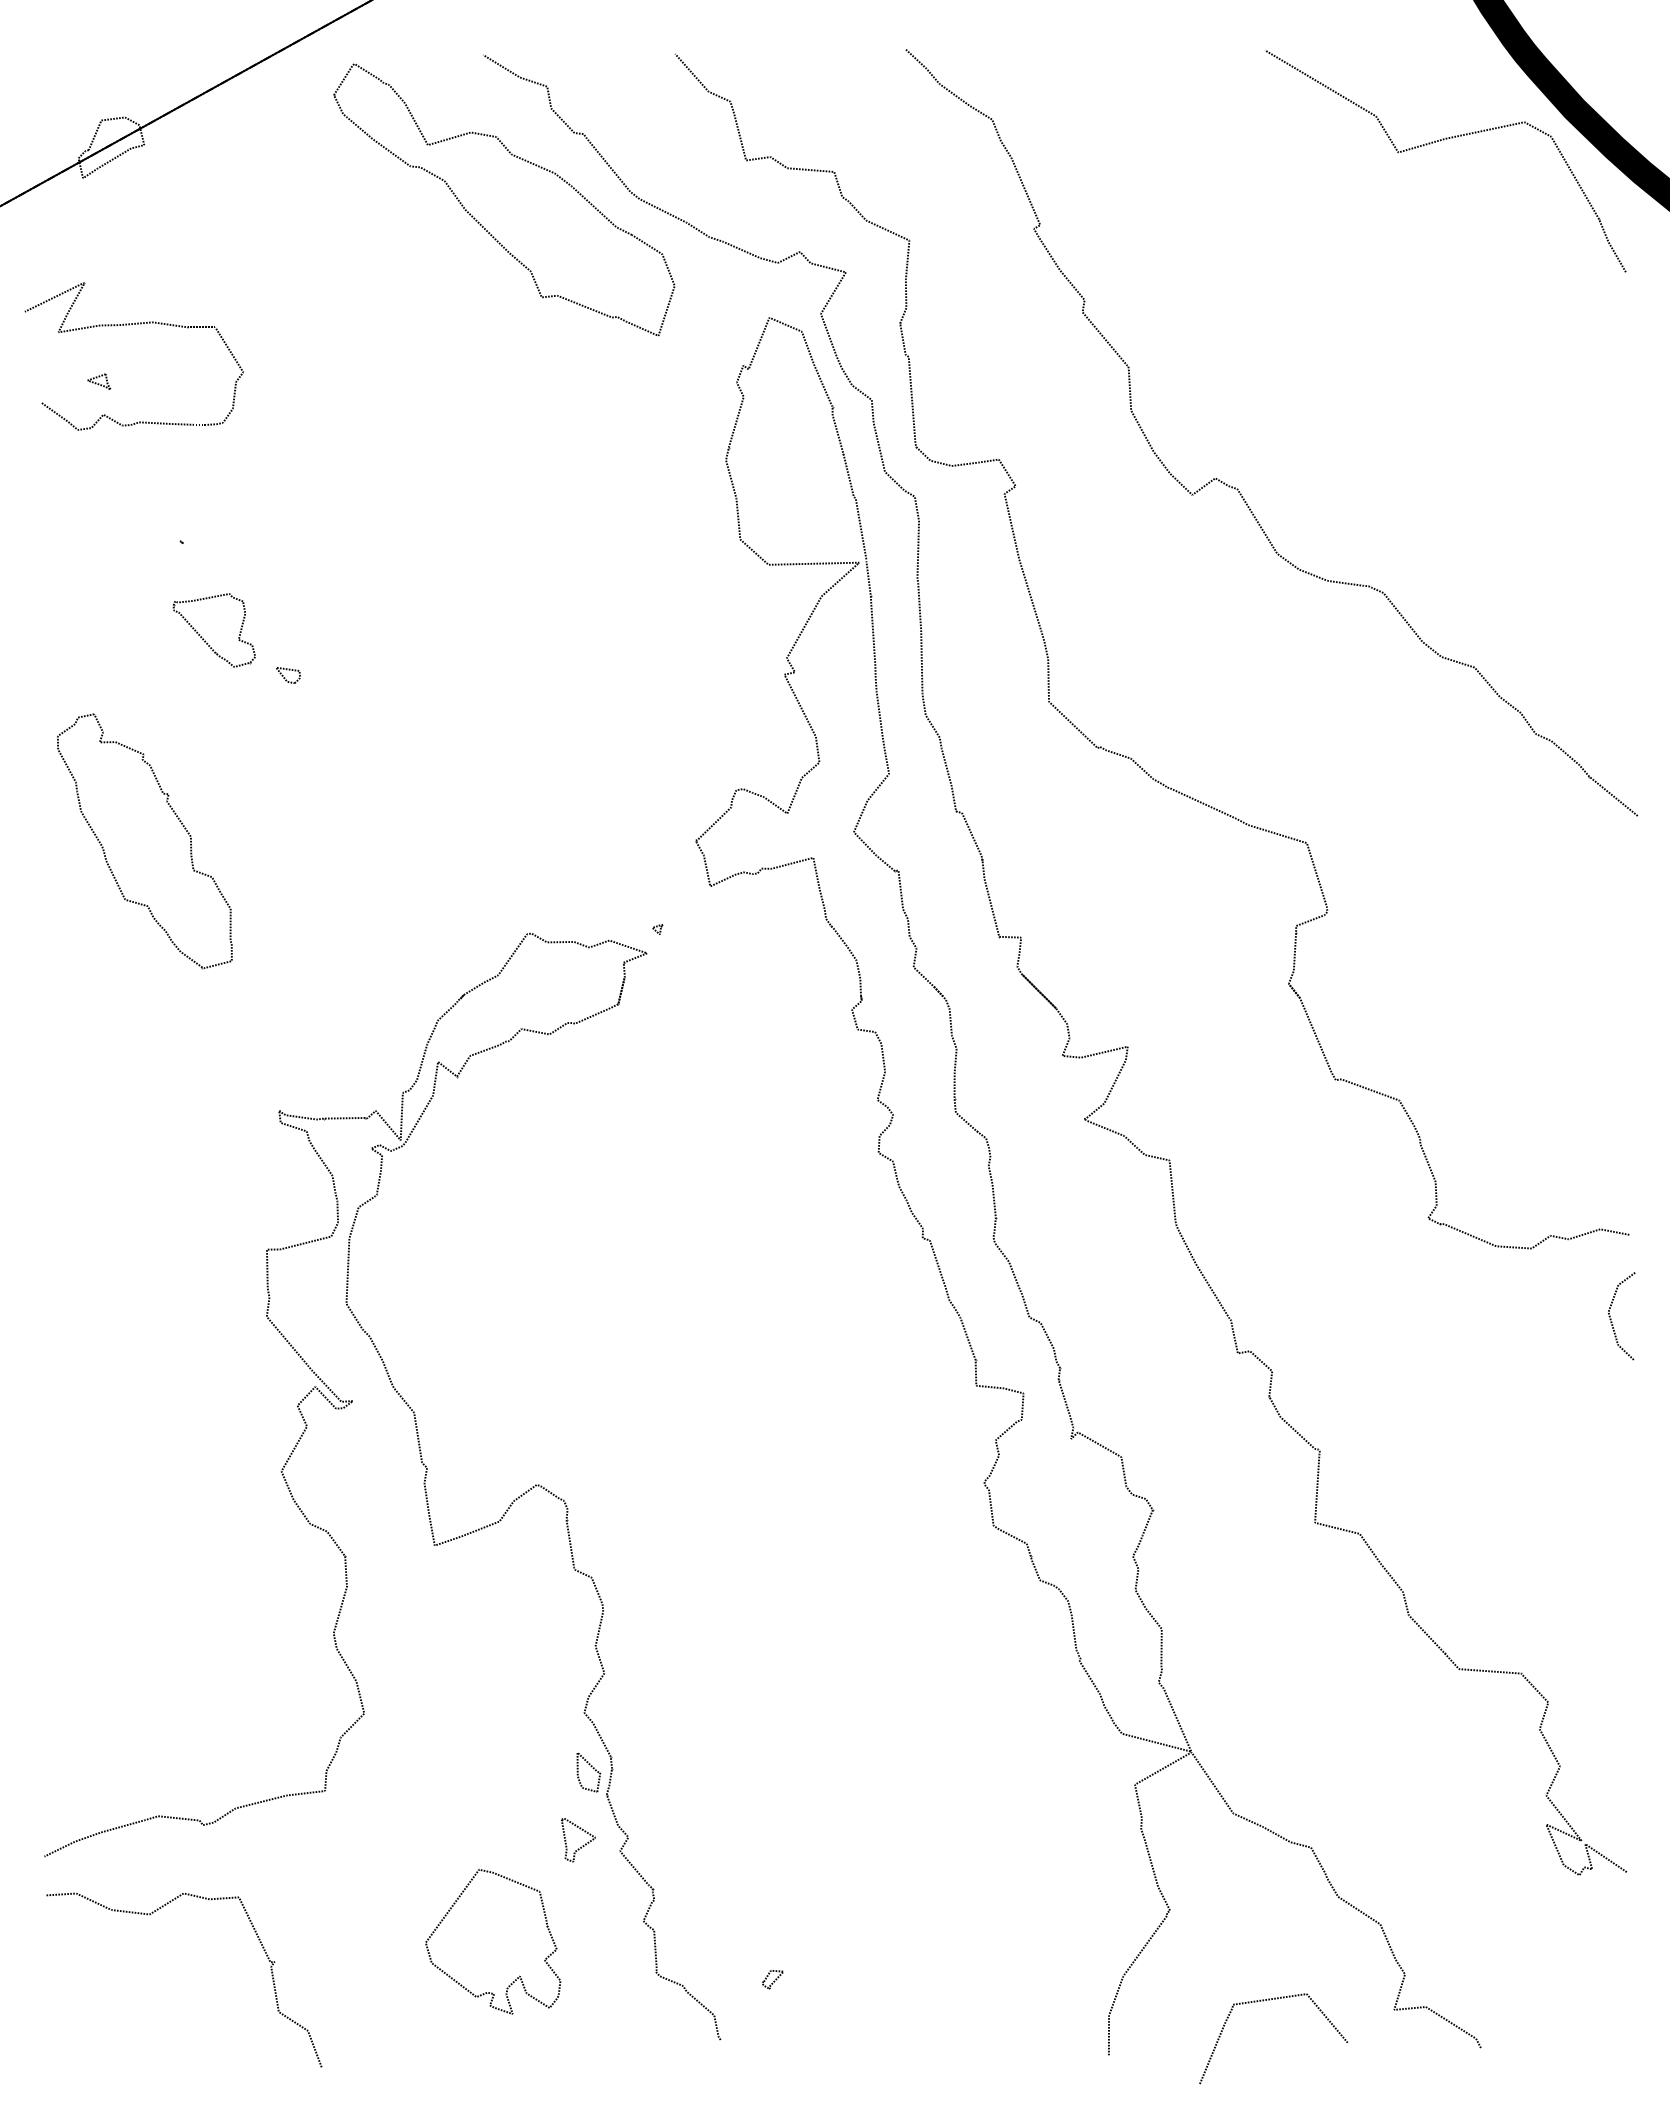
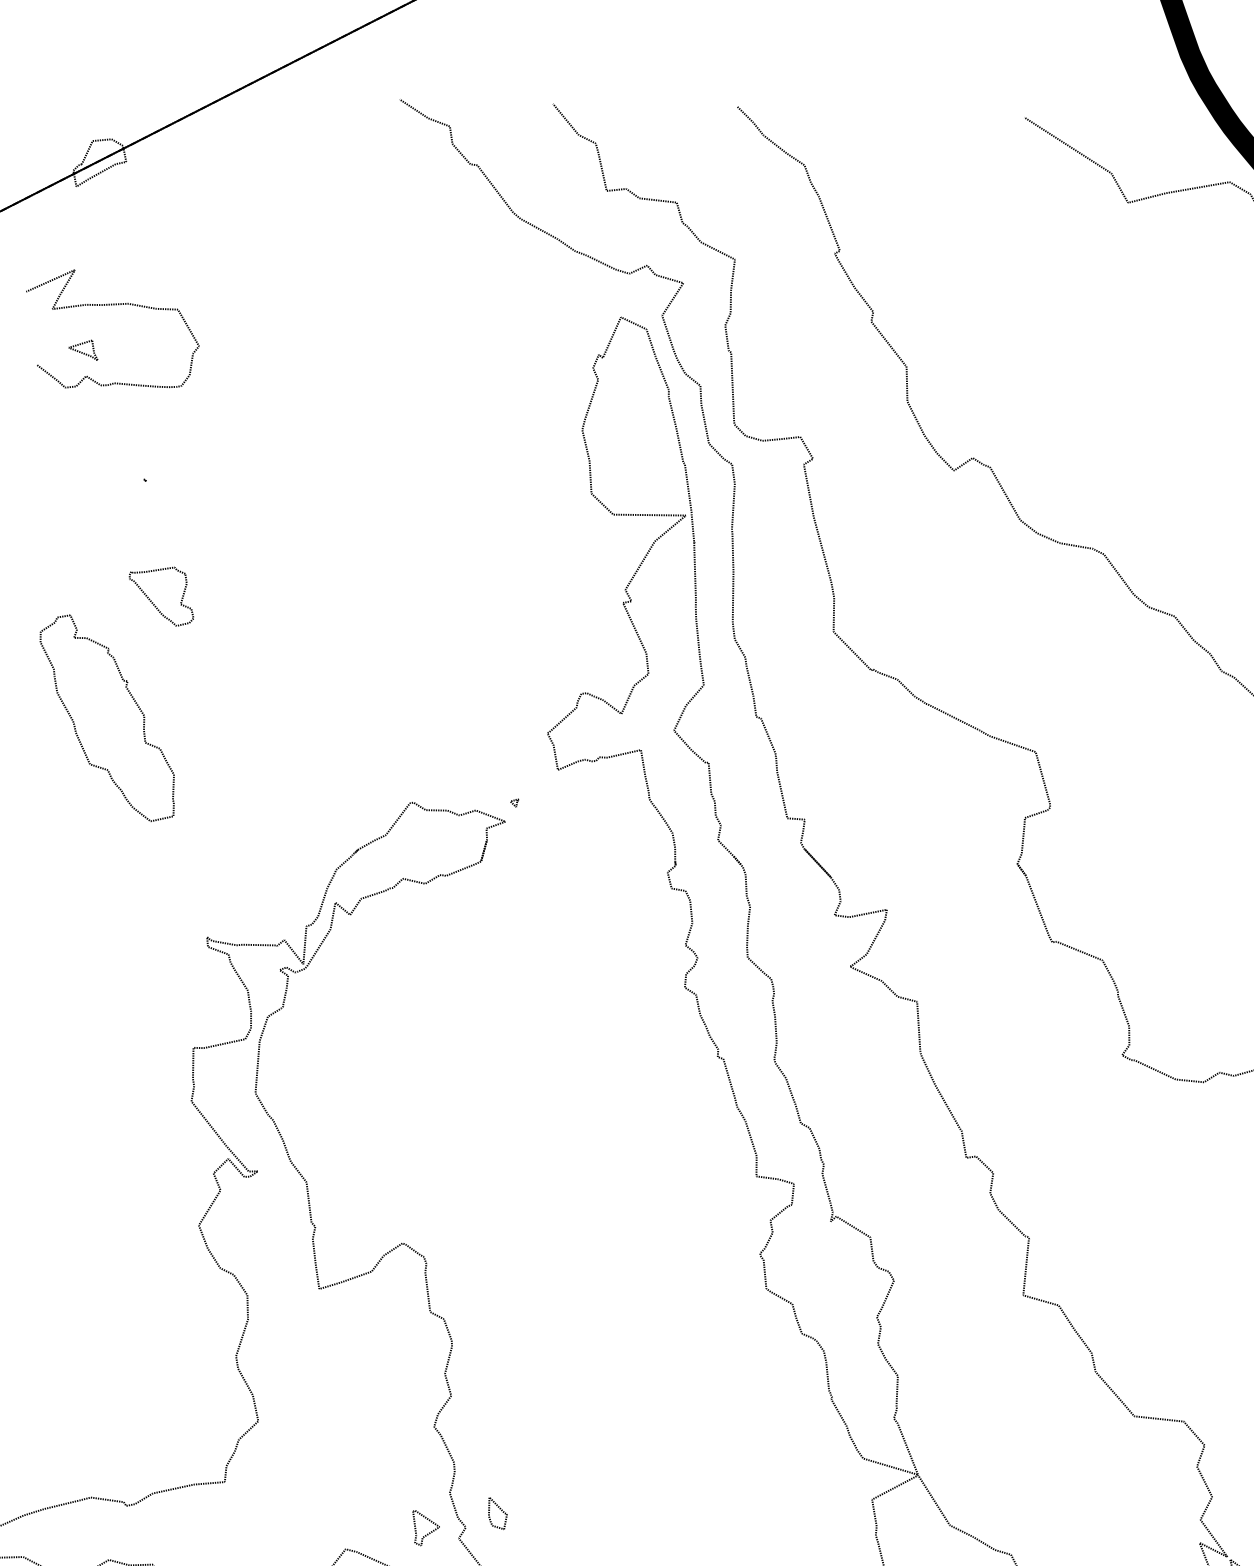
part: (480, 223) -> (392, 233), removed
part: (99, 381) -> (83, 349), size x1.6
part: (204, 639) -> (153, 603), moved
part: (288, 675) -> (226, 589), removed
part: (588, 1772) -> (497, 1513), moved

